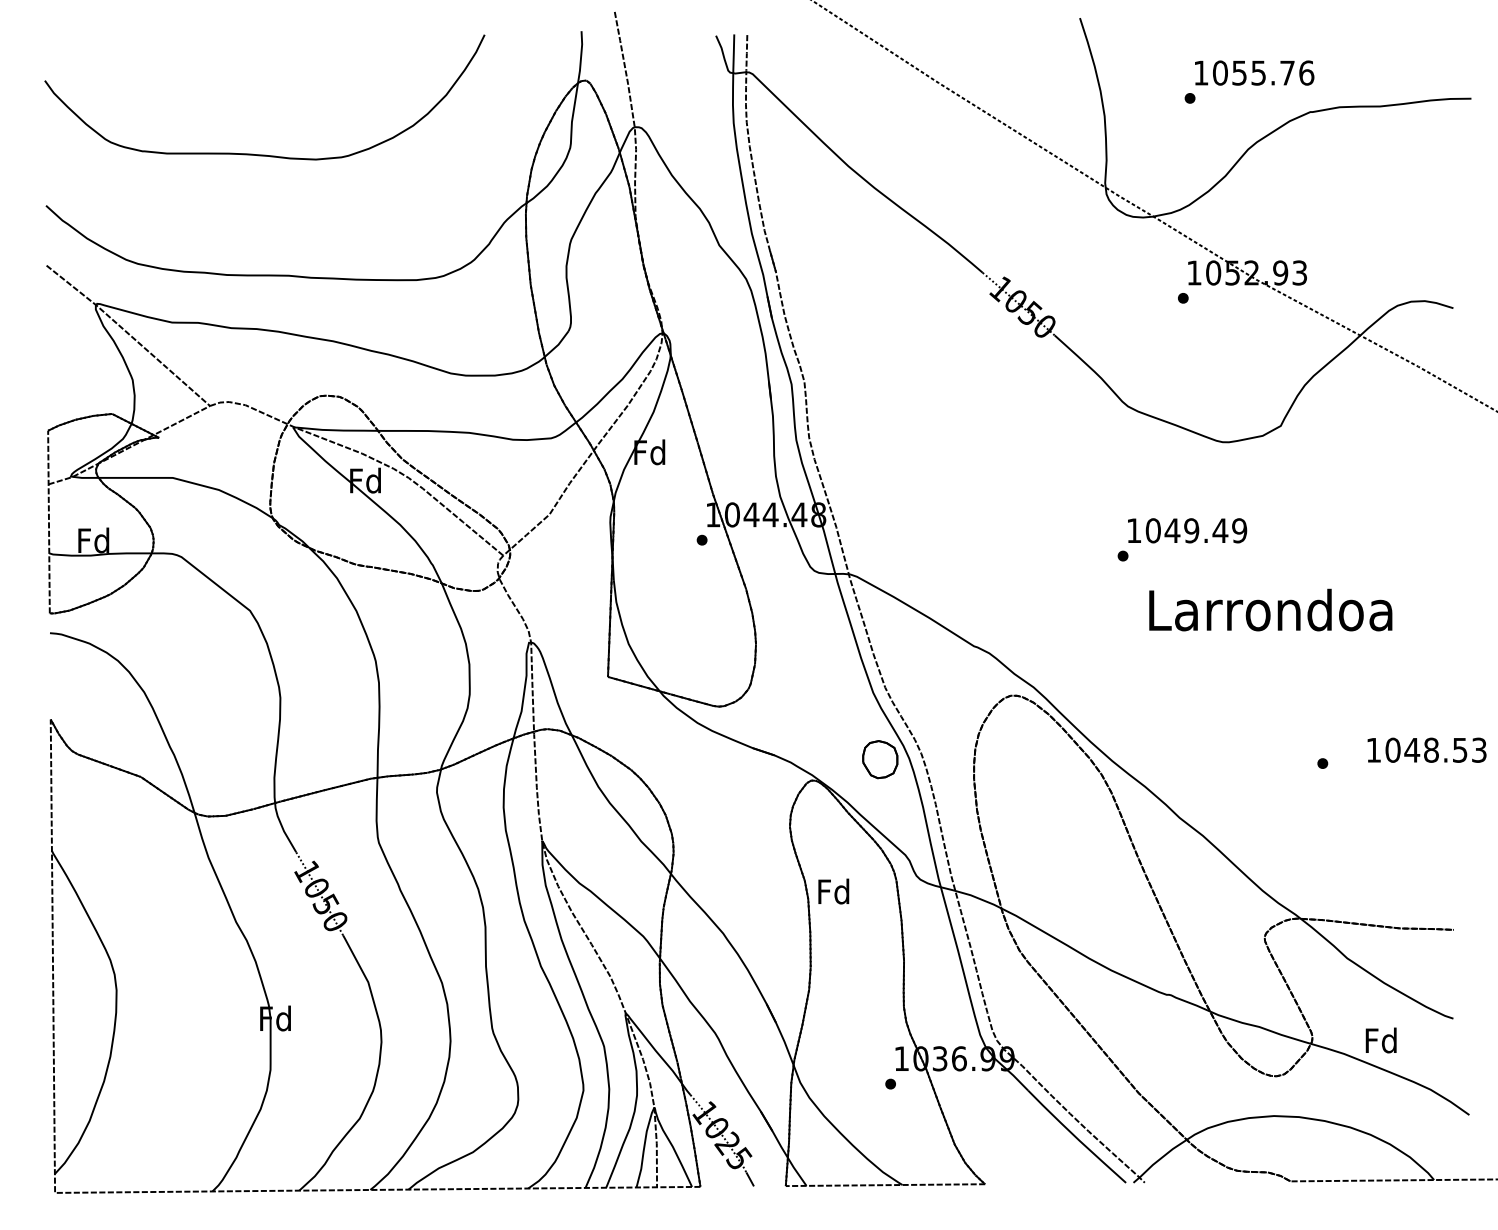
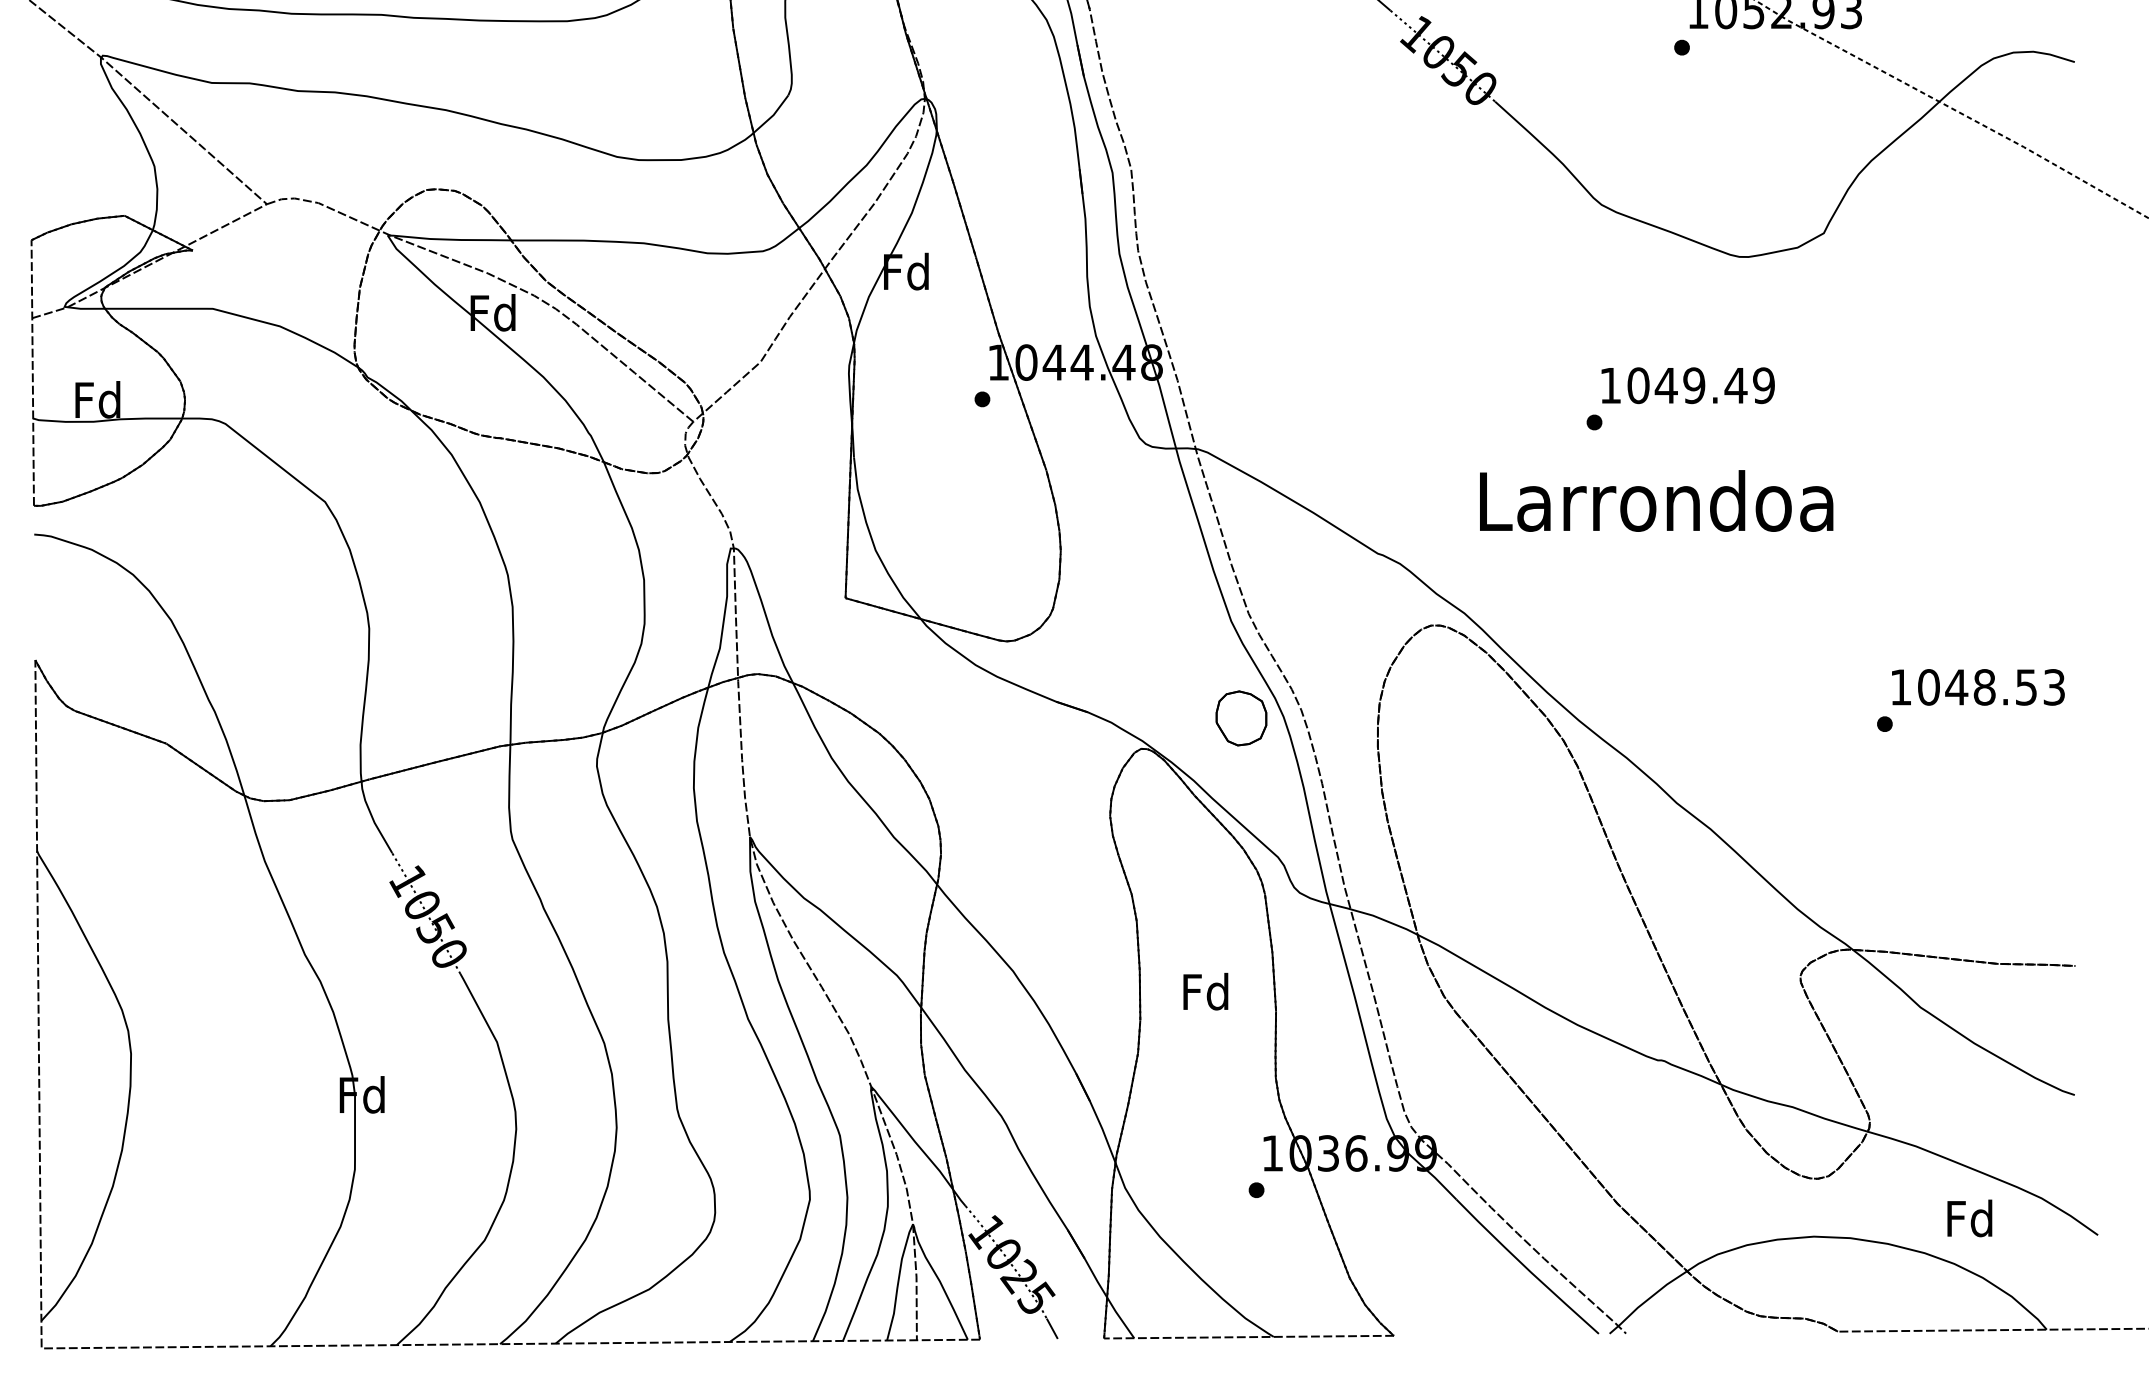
text: (1270, 609) -> (1656, 500), moved
text: (1426, 749) -> (1977, 686), moved
text: (833, 891) -> (1205, 991), moved
text: (1380, 1040) -> (1968, 1218), moved

